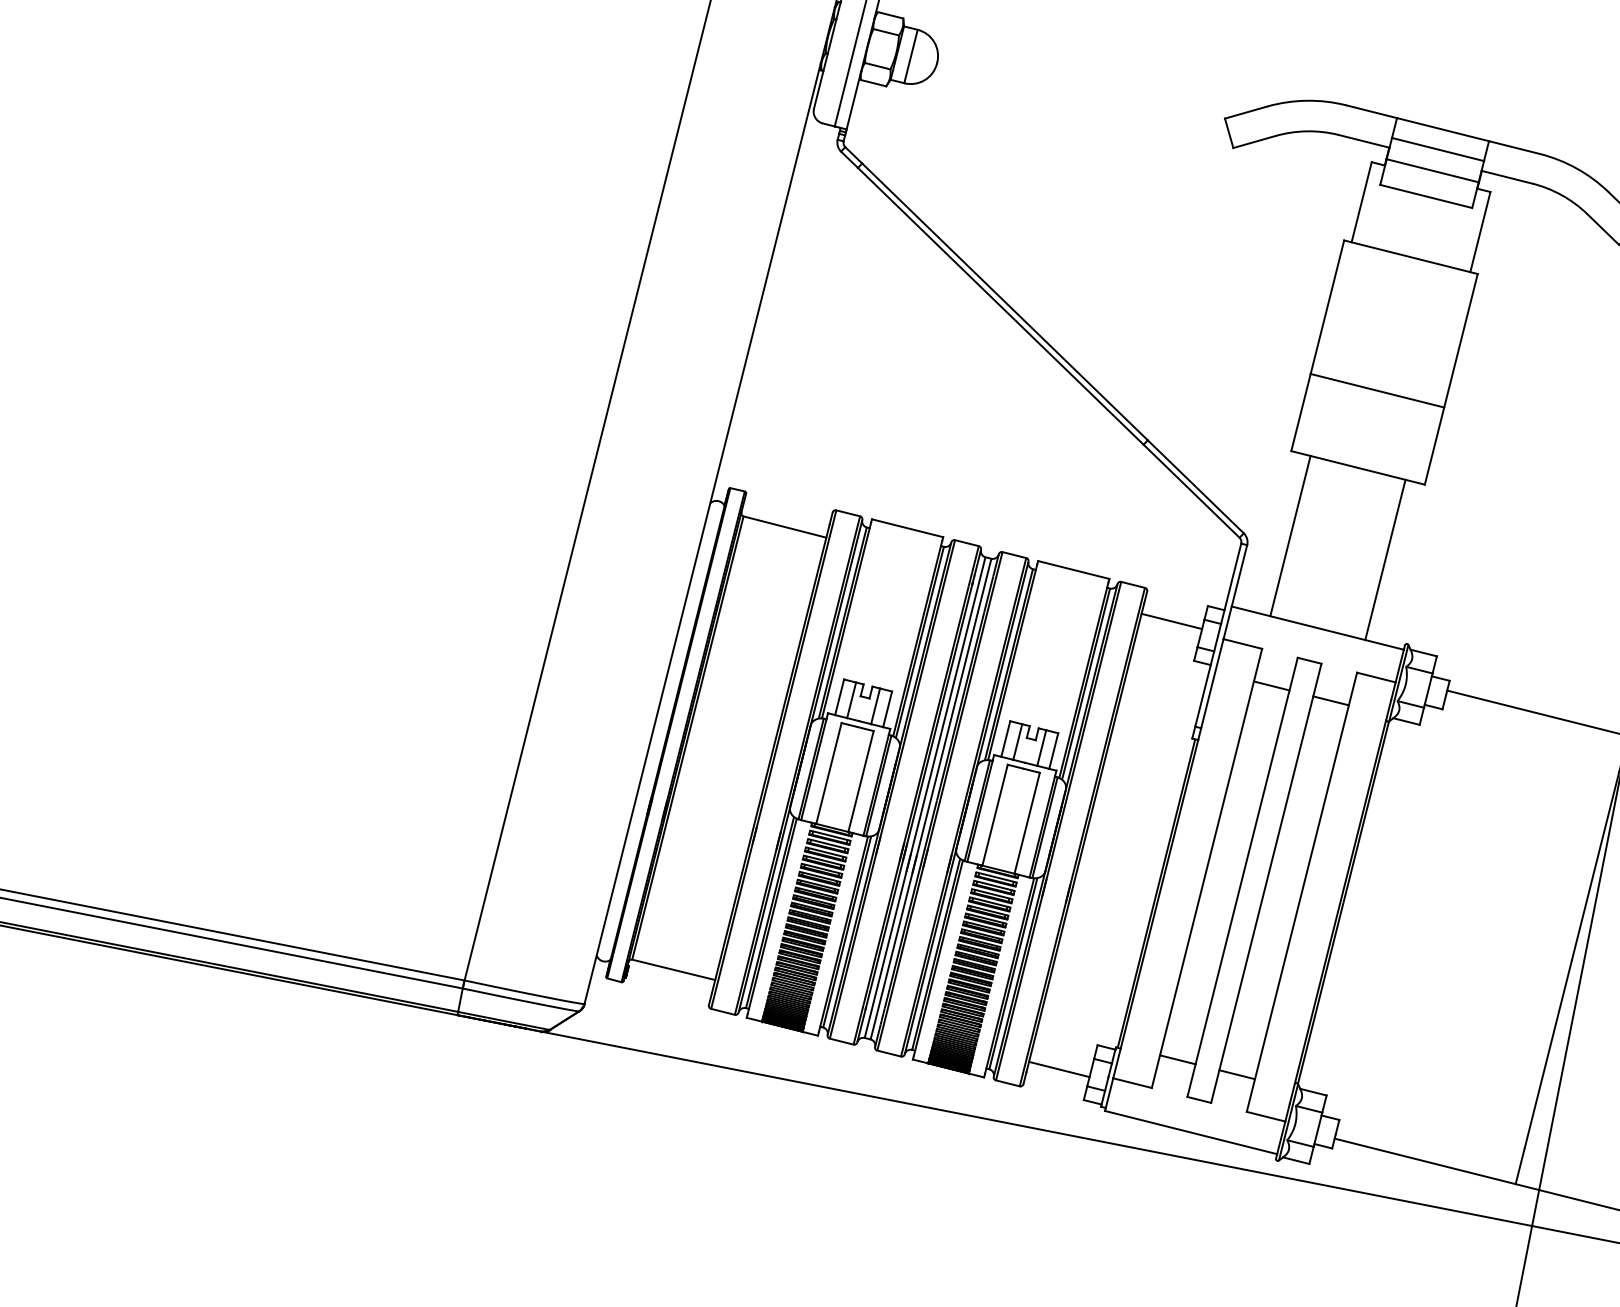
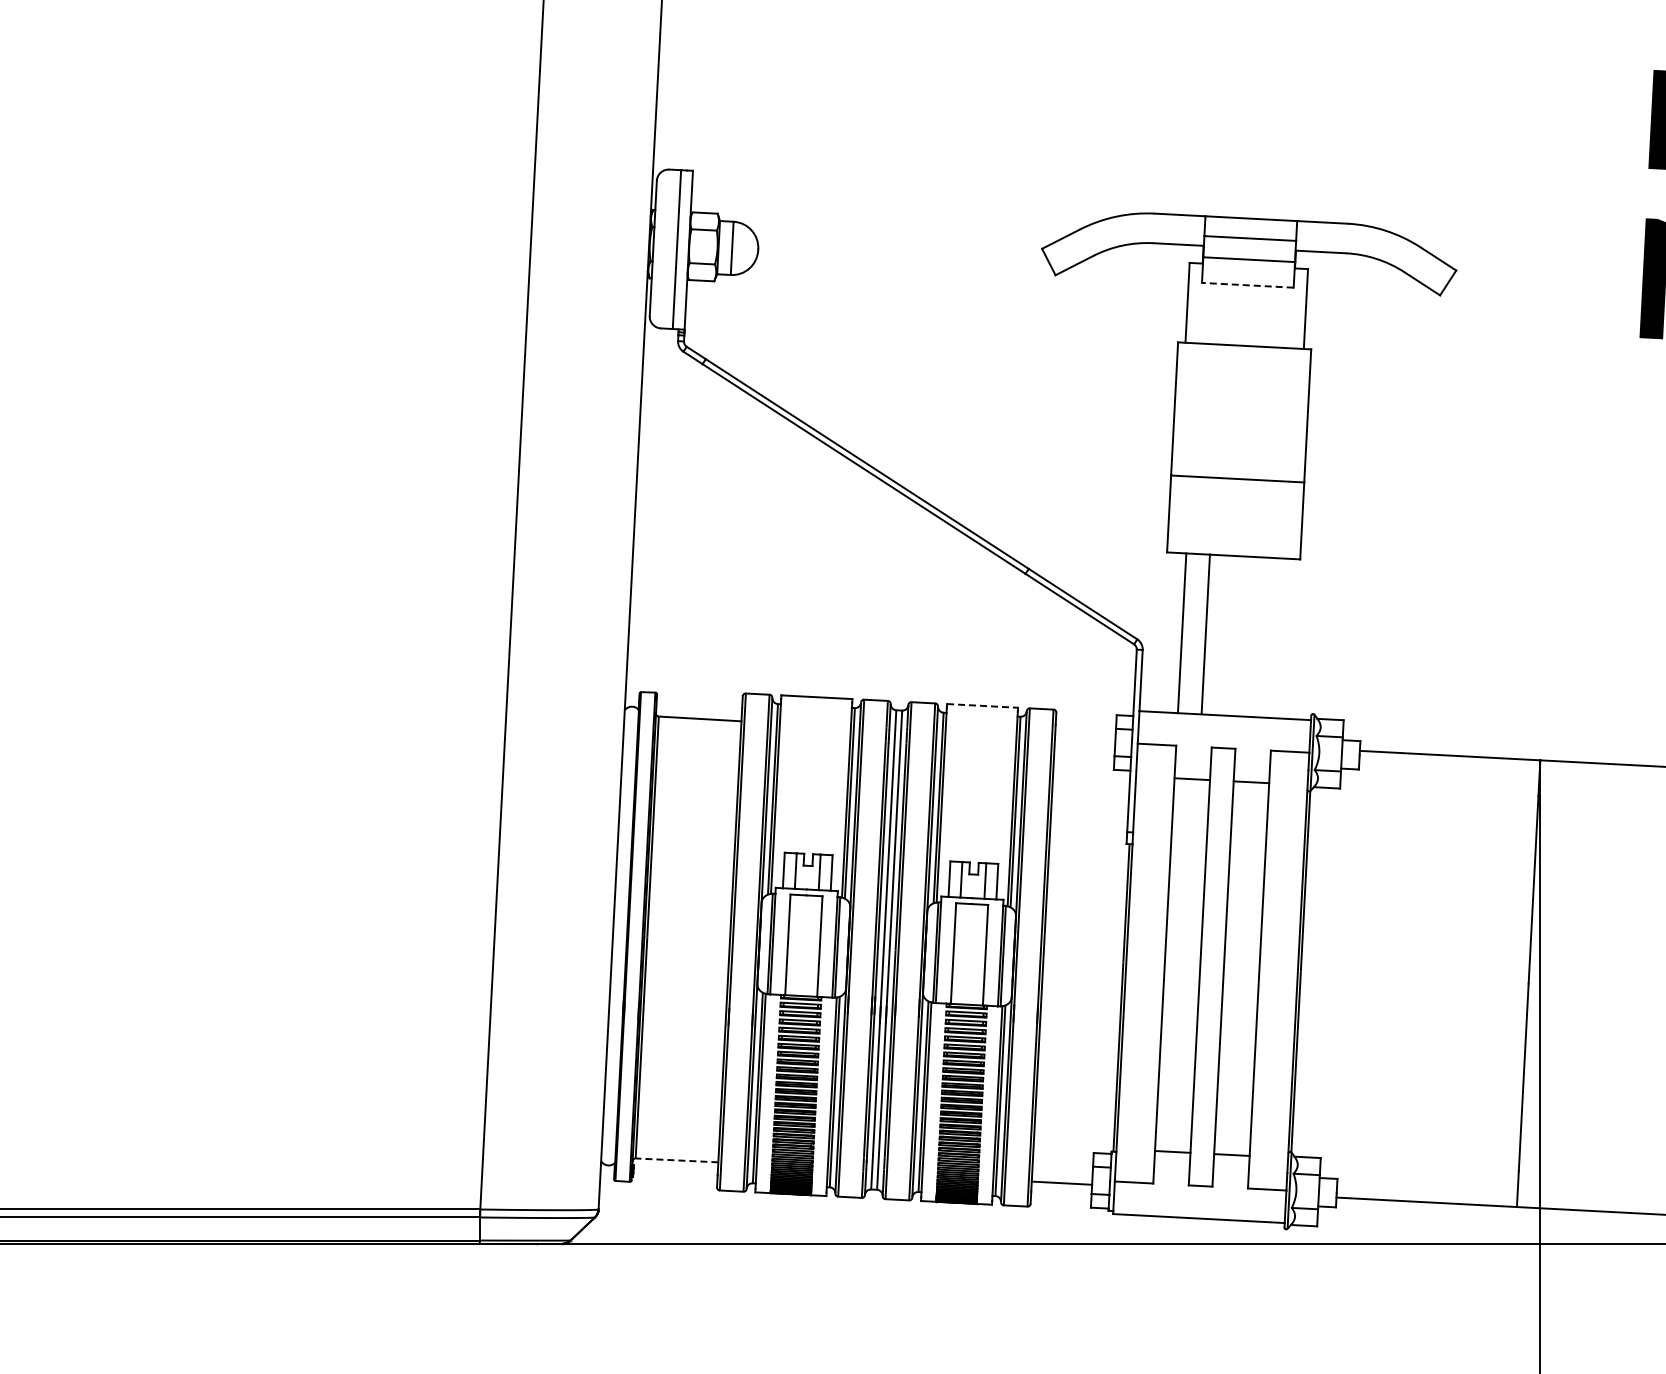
line: (1425, 196) -> (1247, 285), solid -> dashed
line: (1385, 560) -> (1205, 634), moved
line: (1073, 569) -> (982, 705), solid -> dashed
line: (1172, 621) -> (1085, 736), removed
line: (673, 969) -> (676, 1160), solid -> dashed

